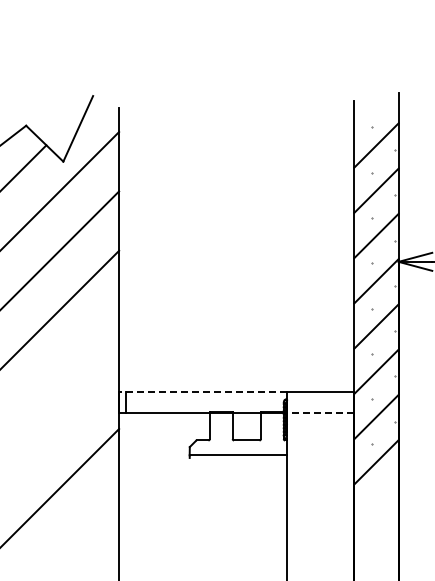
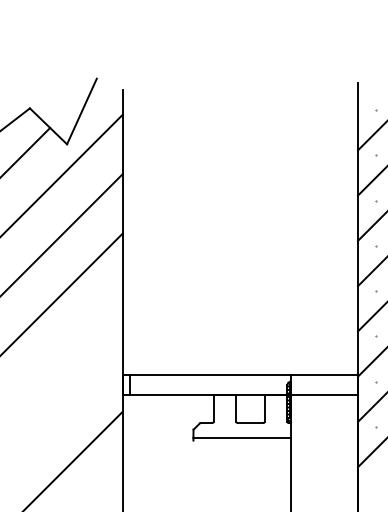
line: (203, 392) -> (207, 375), dashed -> solid
line: (320, 412) -> (324, 395), dashed -> solid

